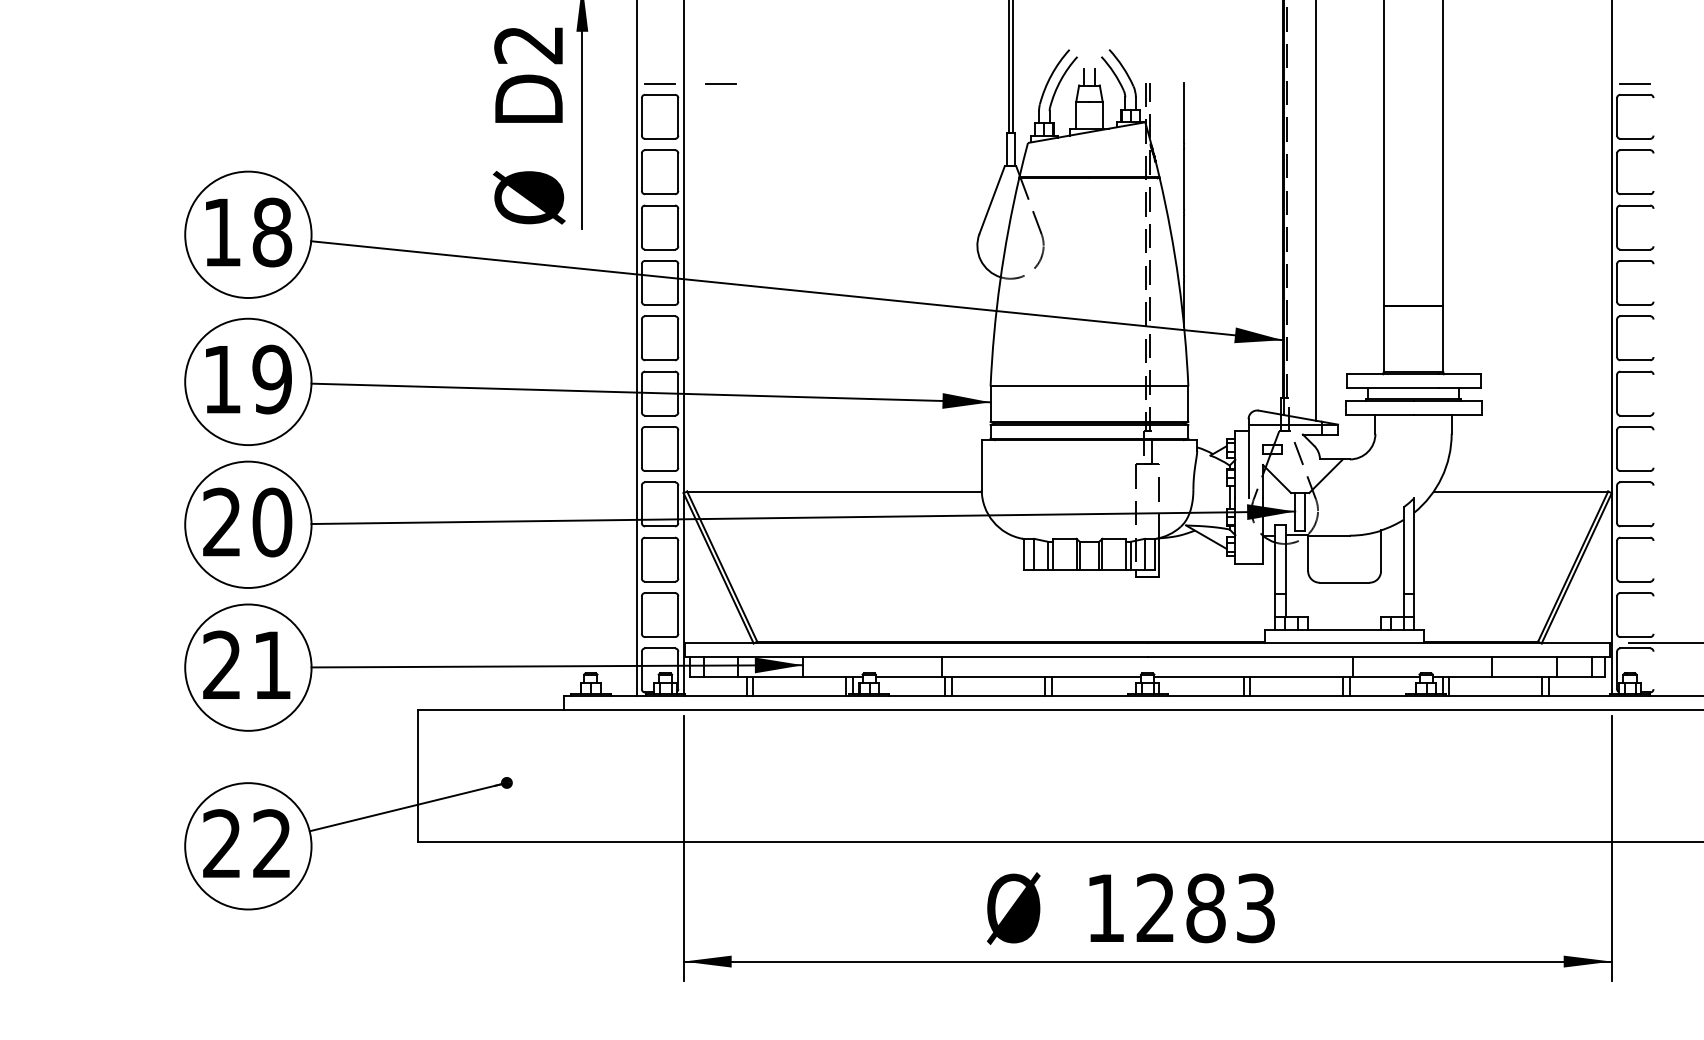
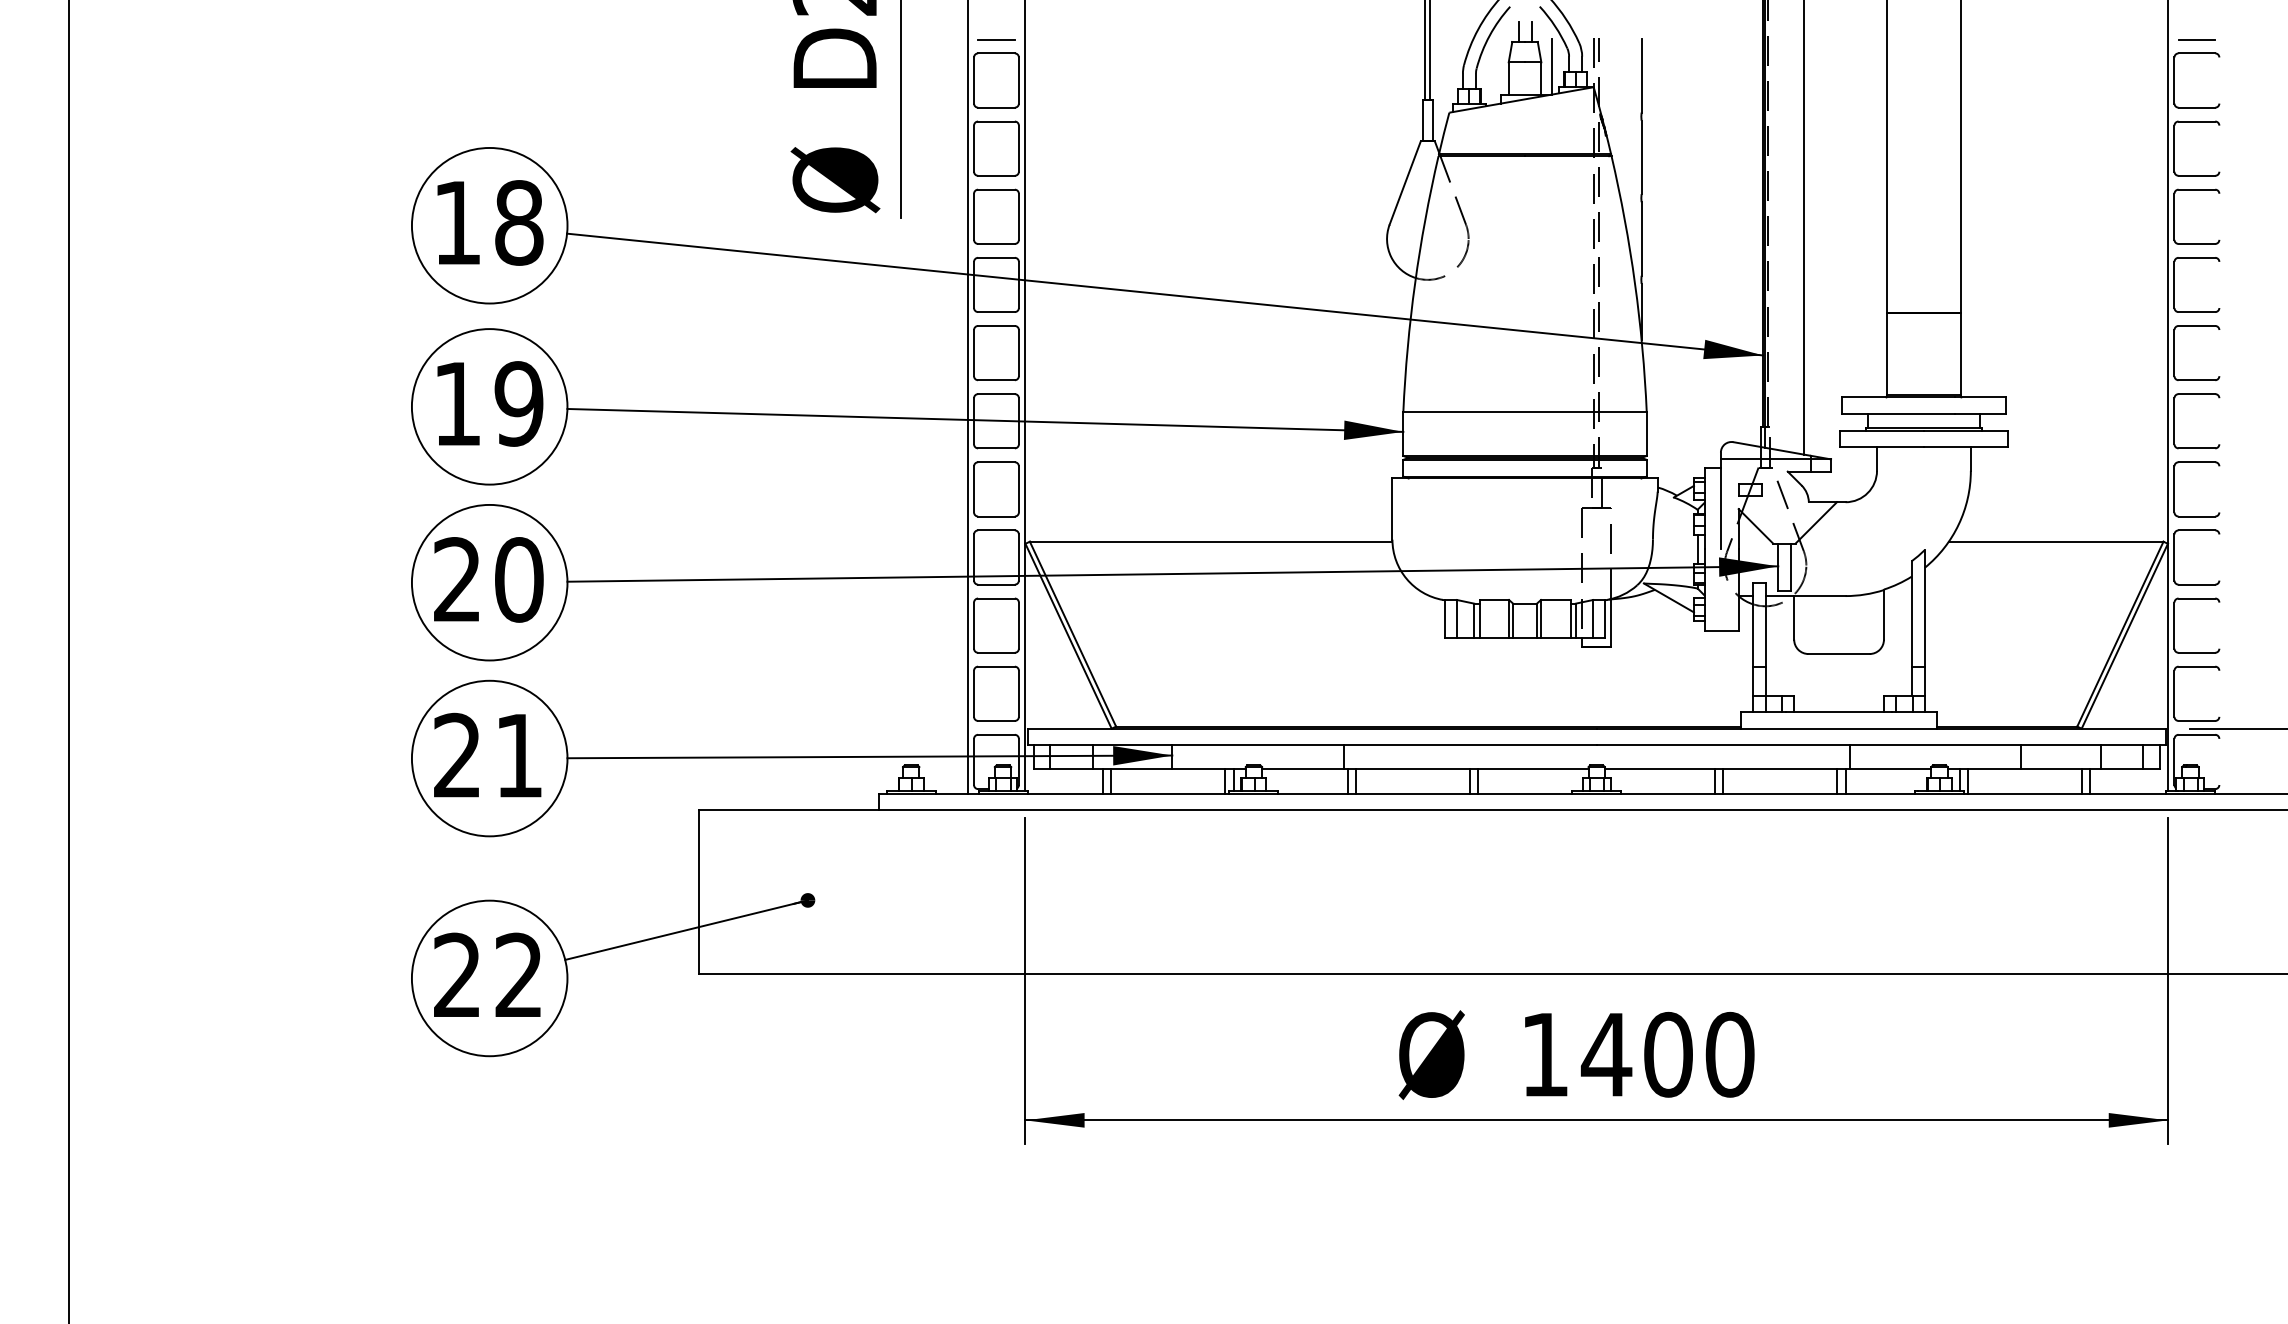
line: (721, 83) -> (1071, 39), removed
line: (1110, 105) -> (1551, 66), added
text: (1205, 908) -> (1667, 1054), 1283 -> 1400

